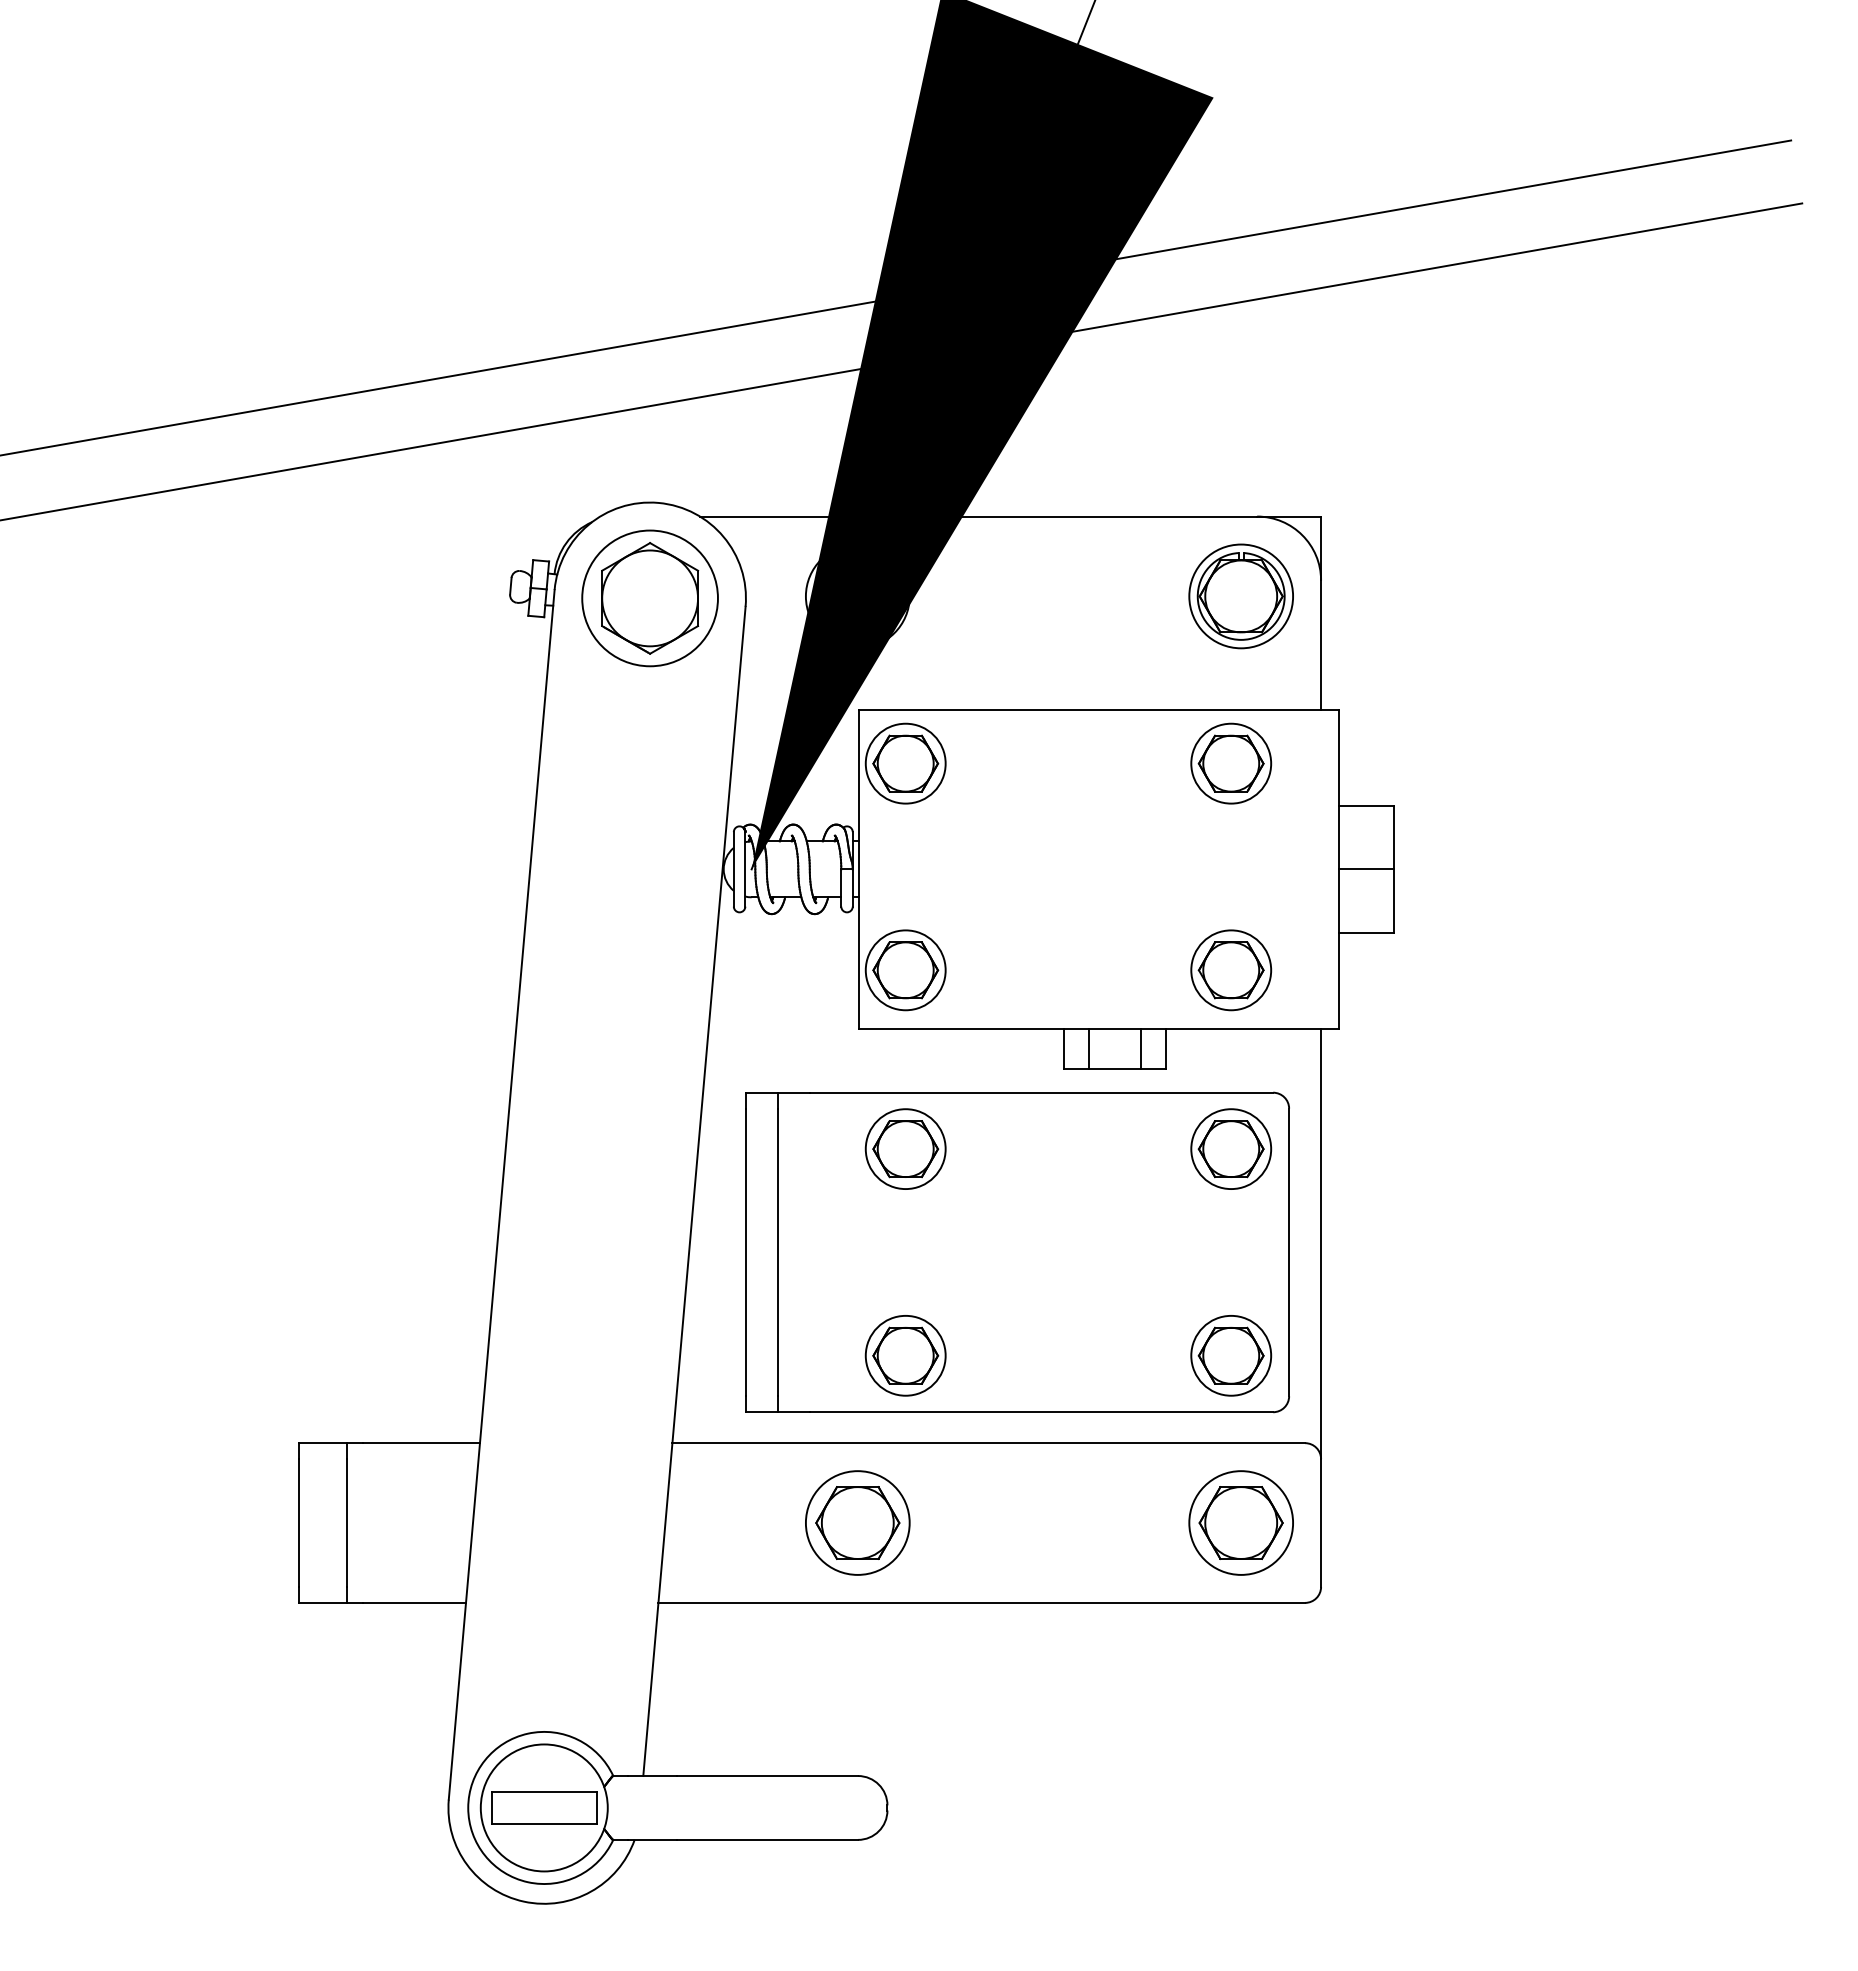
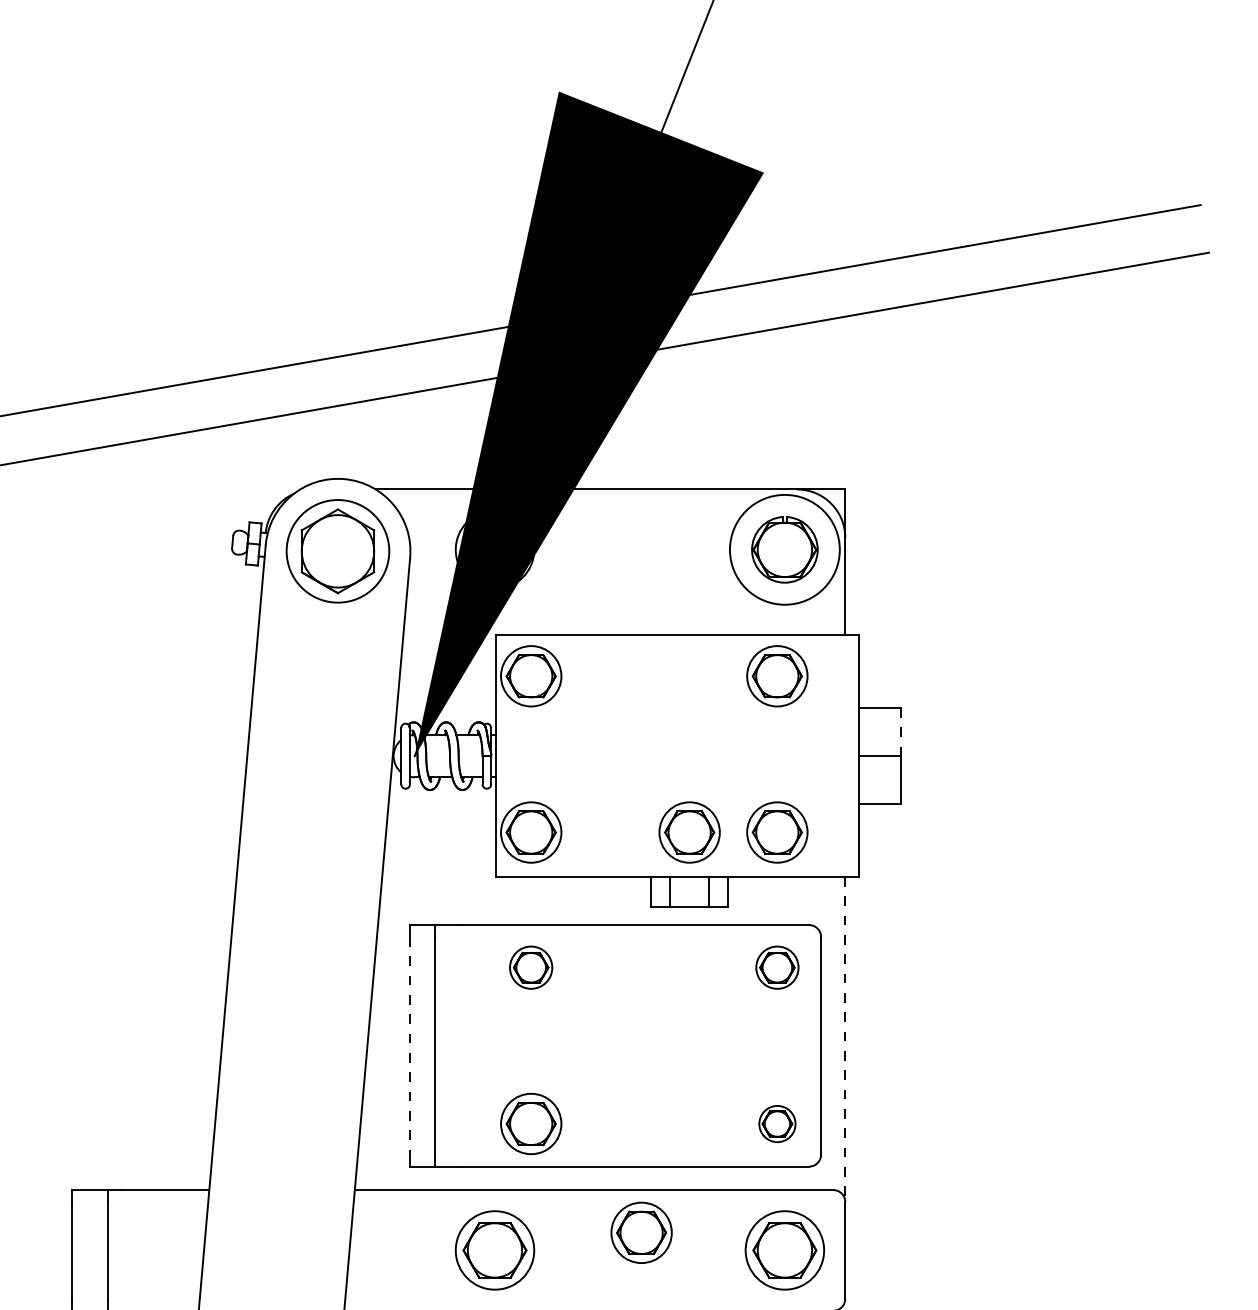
circle: (1241, 596) -> (785, 549), size x1.4
line: (1394, 837) -> (900, 732), solid -> dashed
part: (1115, 970) -> (689, 832), added
part: (905, 1148) -> (531, 967), size x0.7
part: (1231, 1148) -> (777, 967), size x0.7
line: (1321, 1244) -> (845, 1039), solid -> dashed
line: (745, 1252) -> (410, 1045), solid -> dashed
part: (1231, 1355) -> (777, 1123), size x0.6
part: (1051, 1499) -> (641, 1232), added

